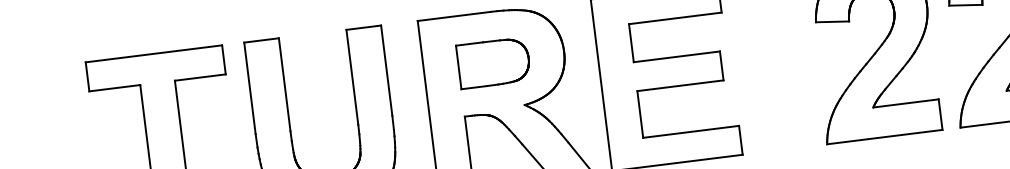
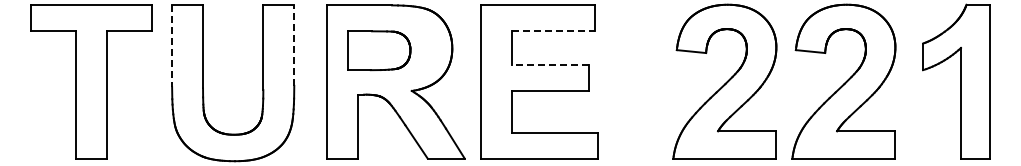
line: (676, 18) -> (554, 31), solid -> dashed
line: (676, 57) -> (550, 65), solid -> dashed
part: (494, 62) -> (379, 50), moved
line: (386, 70) -> (294, 45), solid -> dashed
line: (250, 88) -> (172, 46), solid -> dashed

